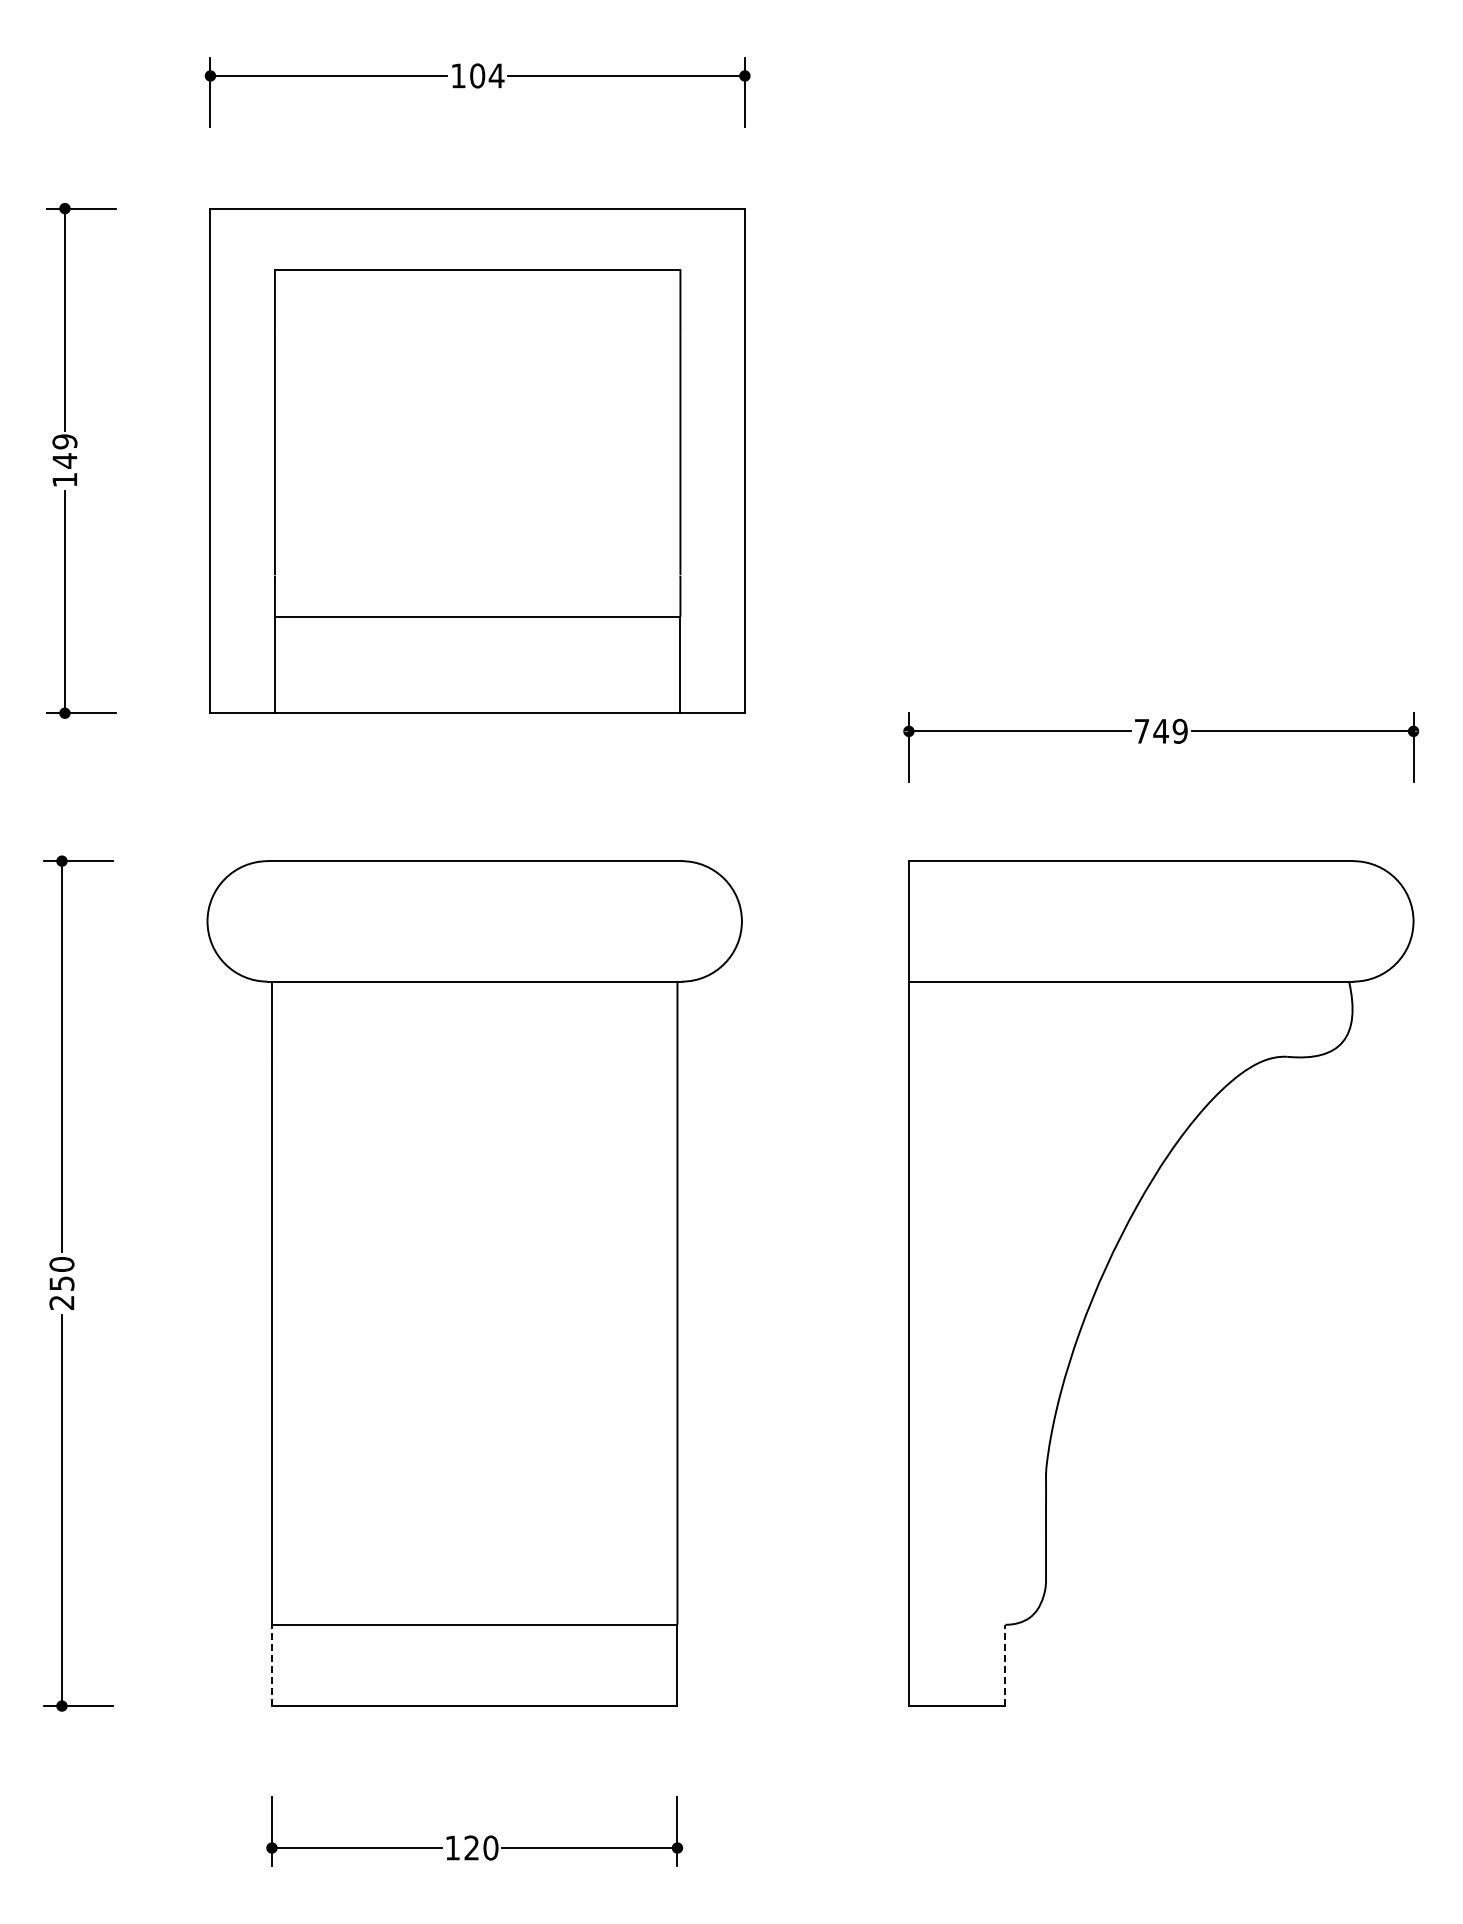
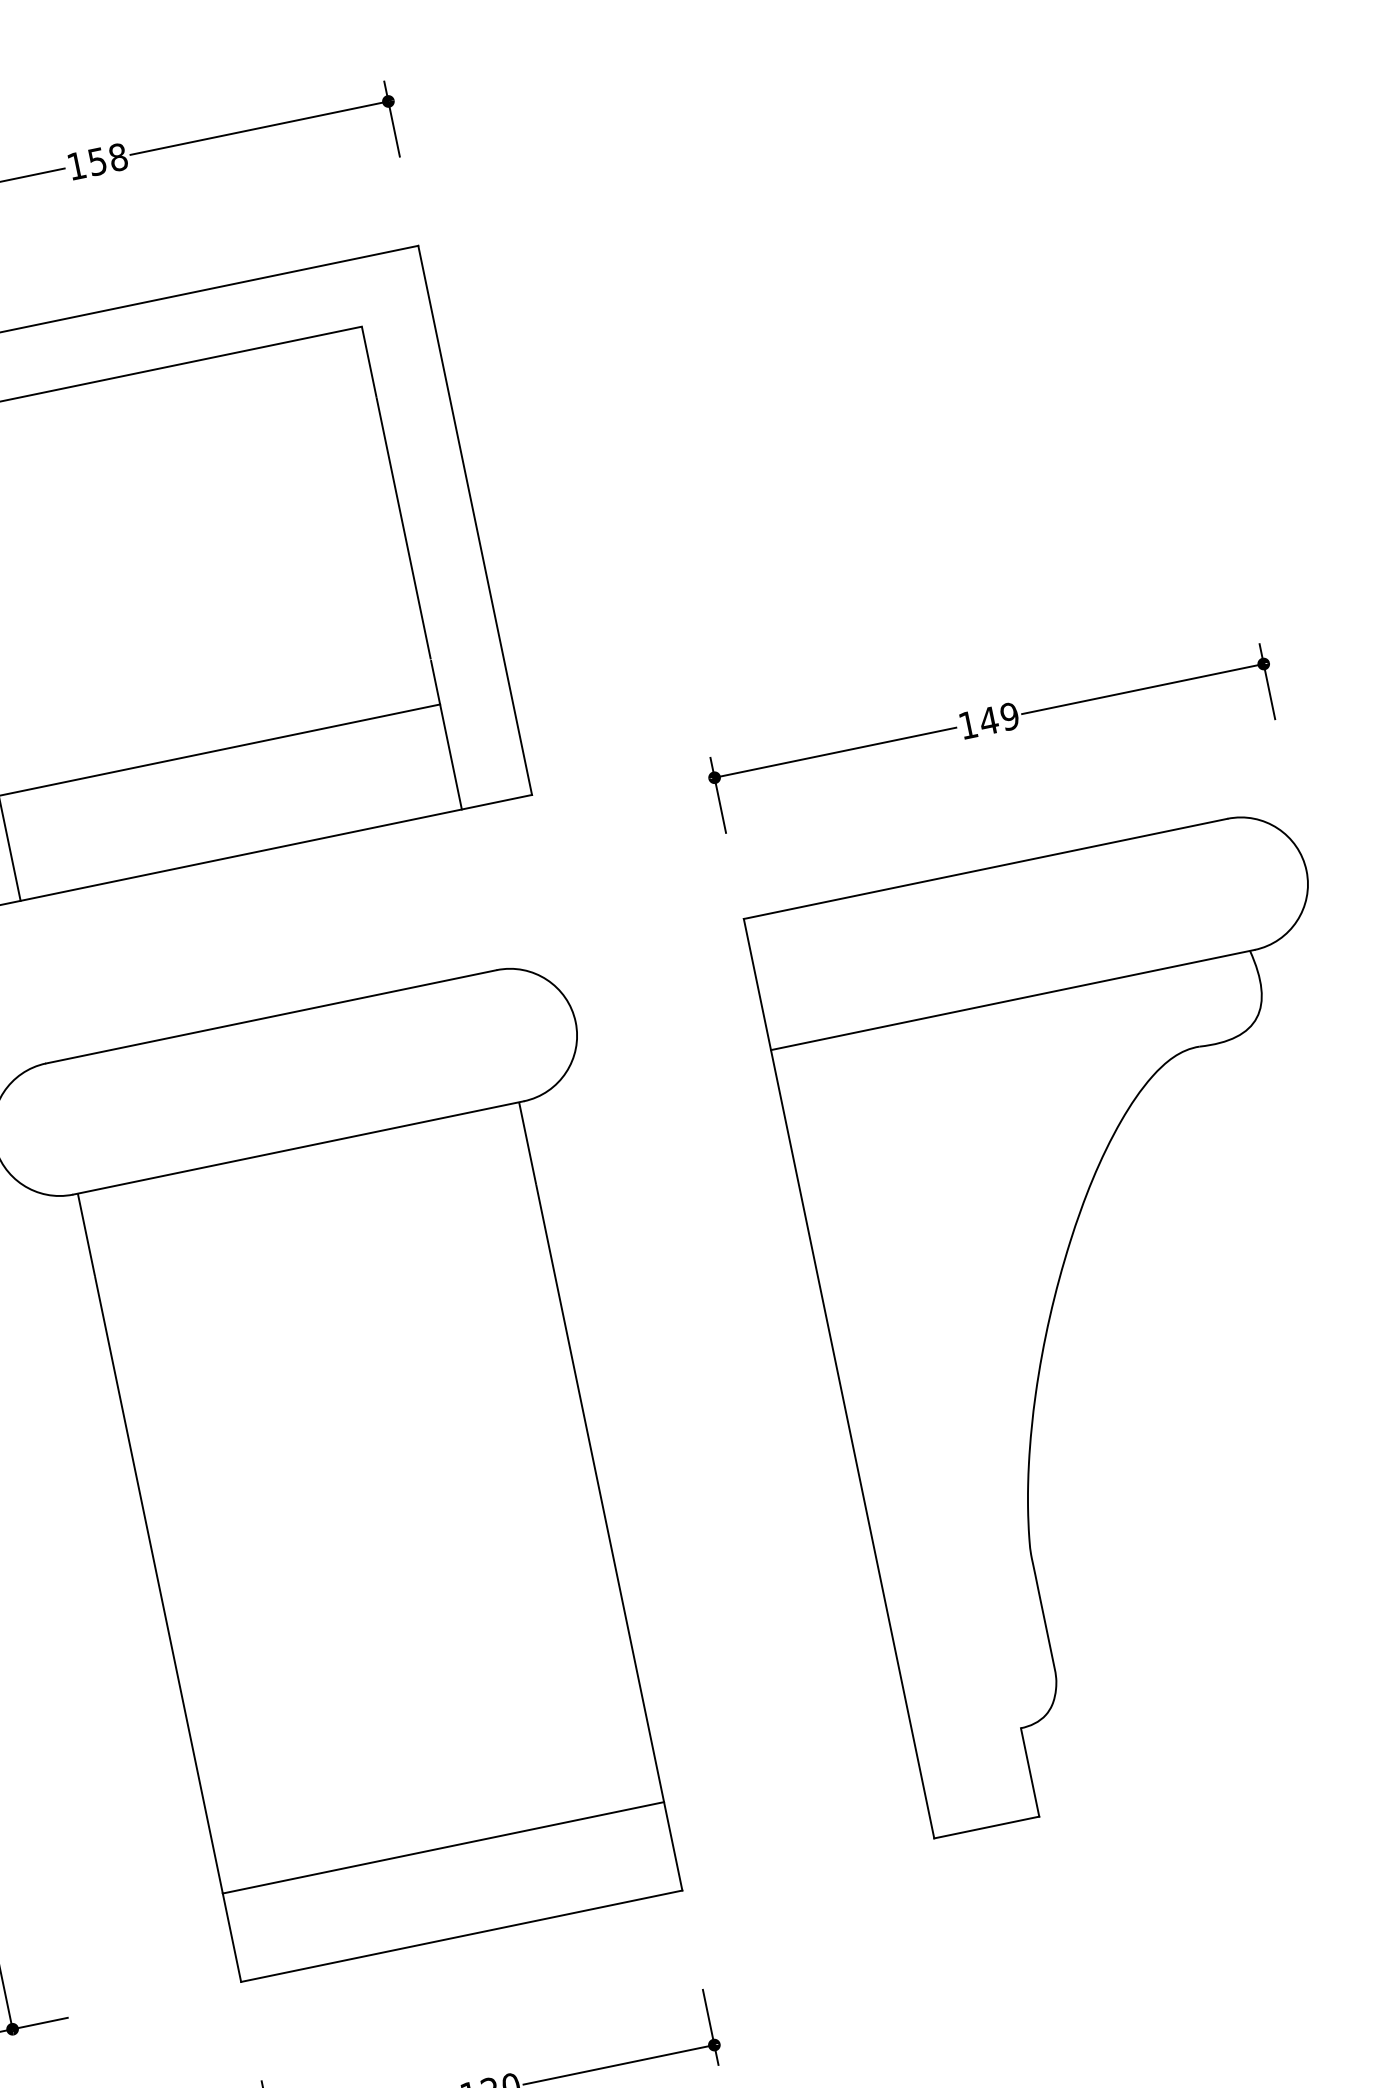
text: (487, 75) -> (108, 158), 104 -> 158
text: (1142, 731) -> (968, 725), 749 -> 149
line: (271, 1665) -> (231, 1937), dashed -> solid
line: (1005, 1665) -> (1030, 1772), dashed -> solid

